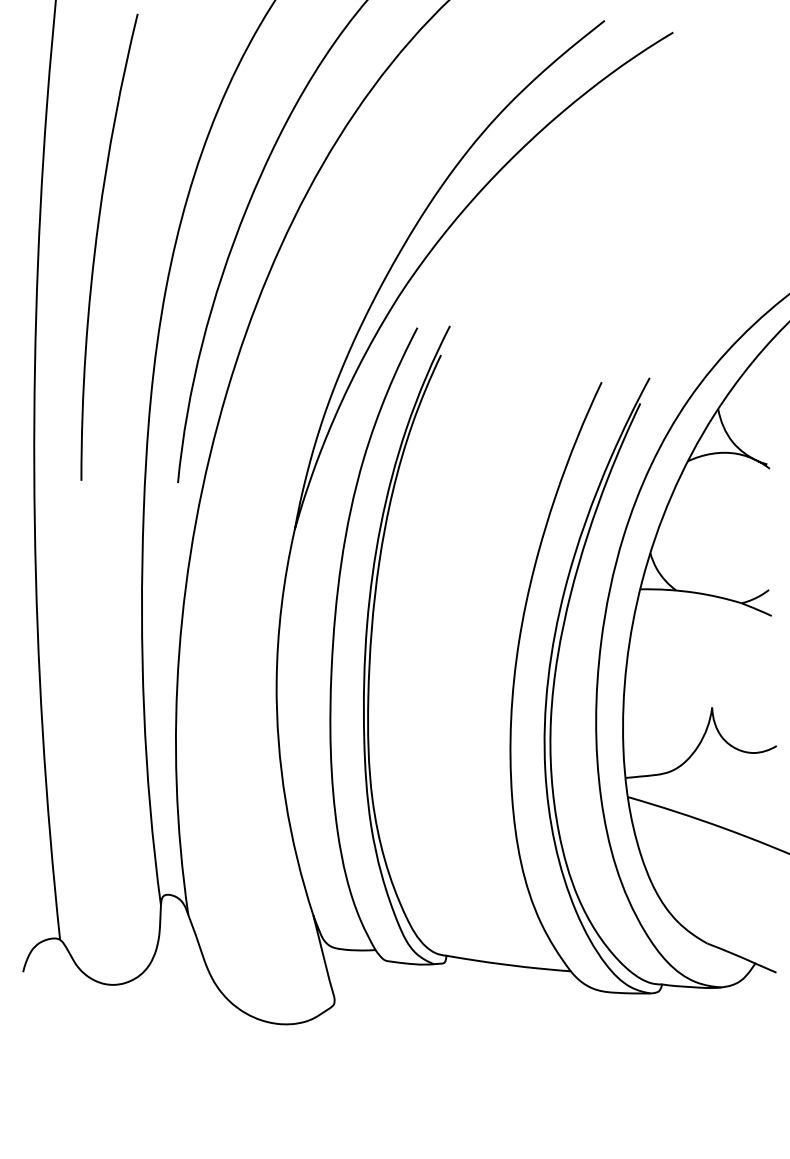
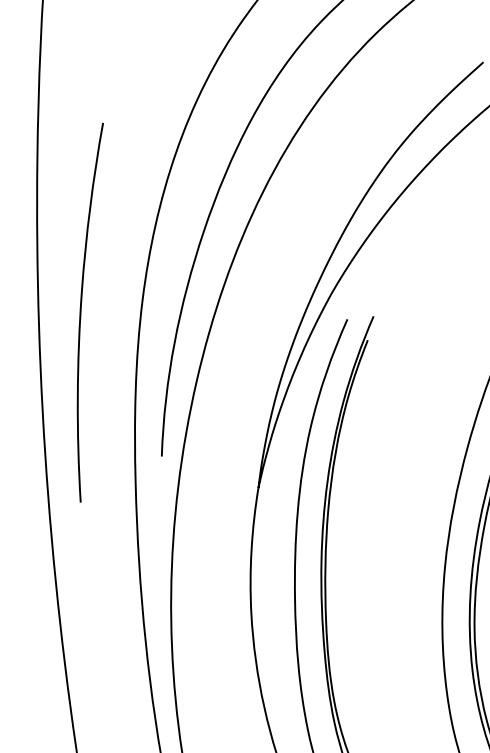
curve: (96, 246) -> (81, 312), moved

